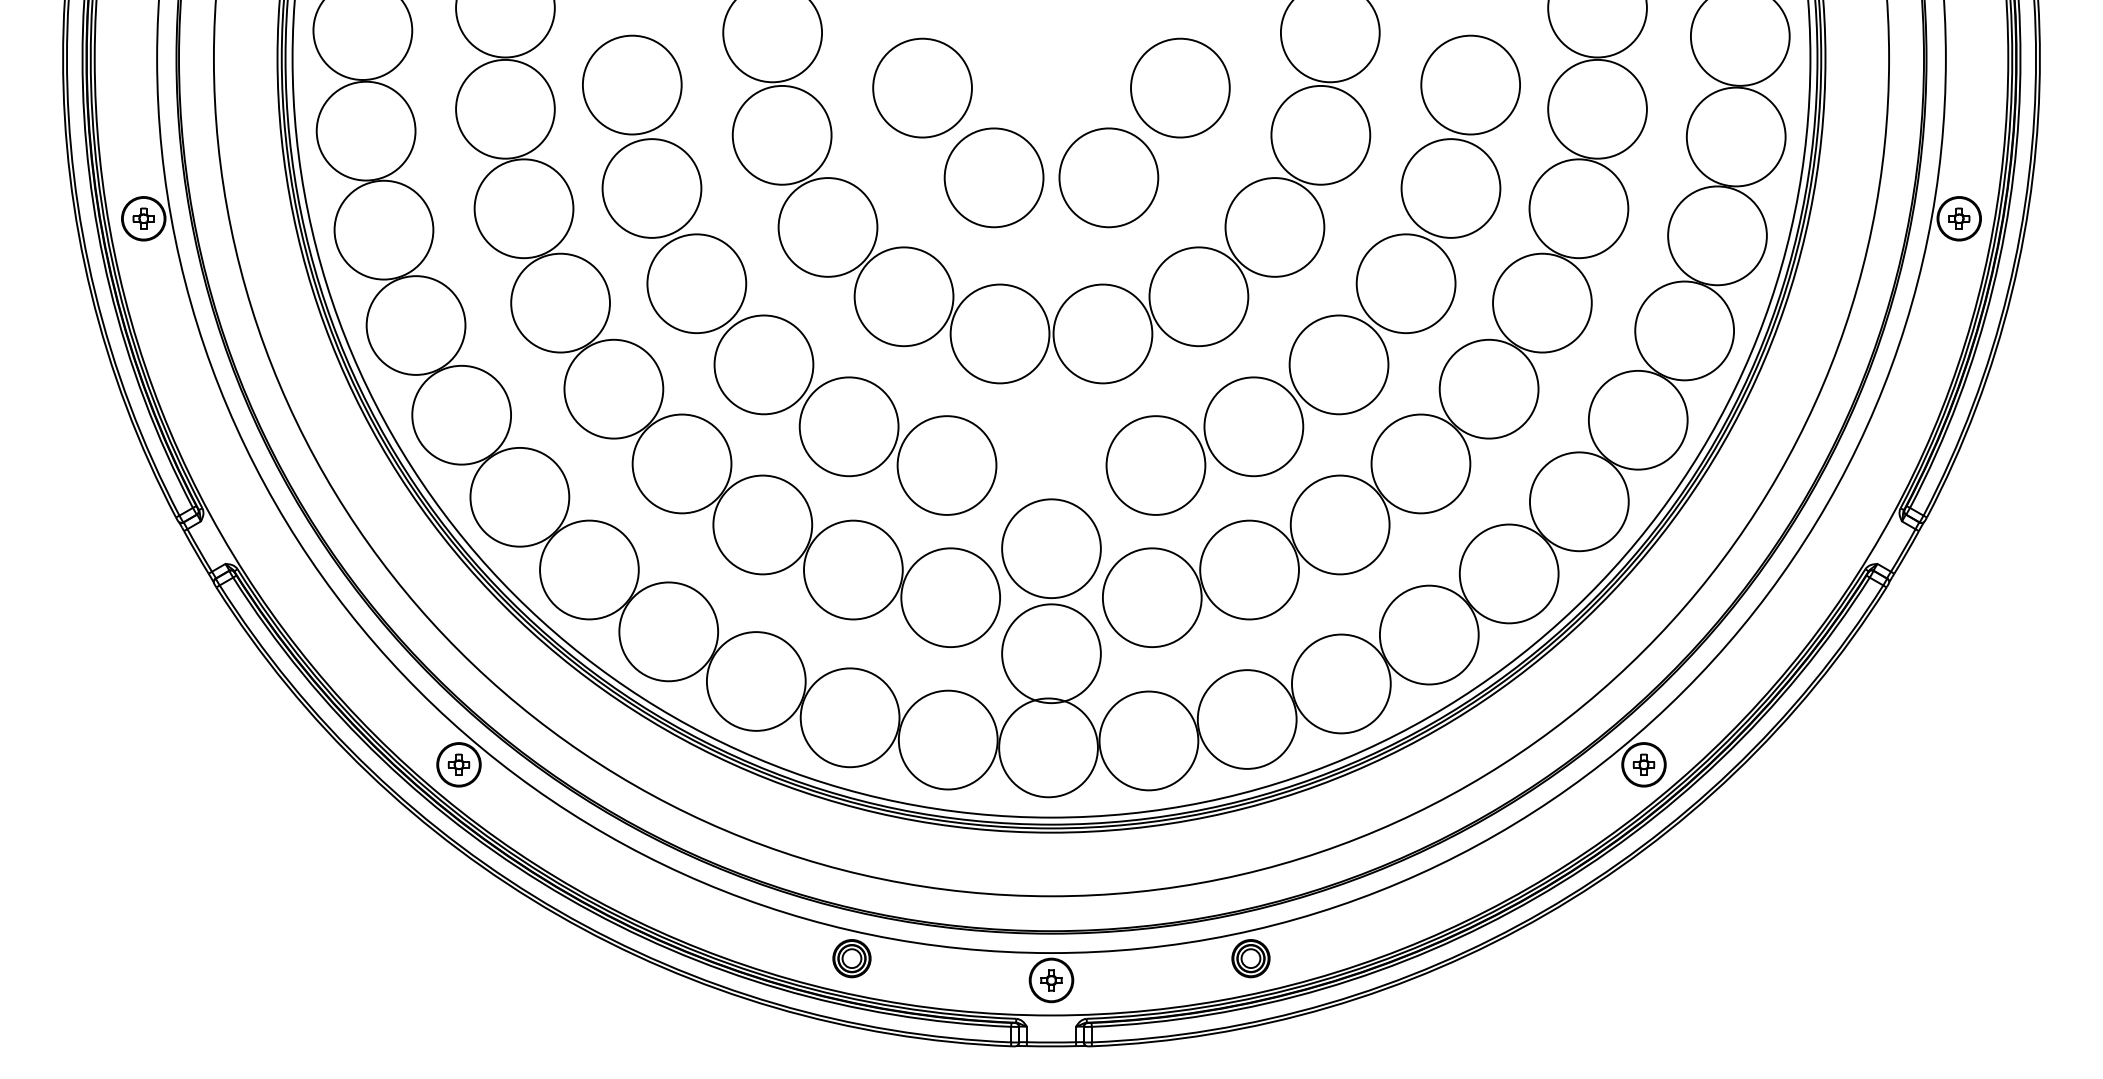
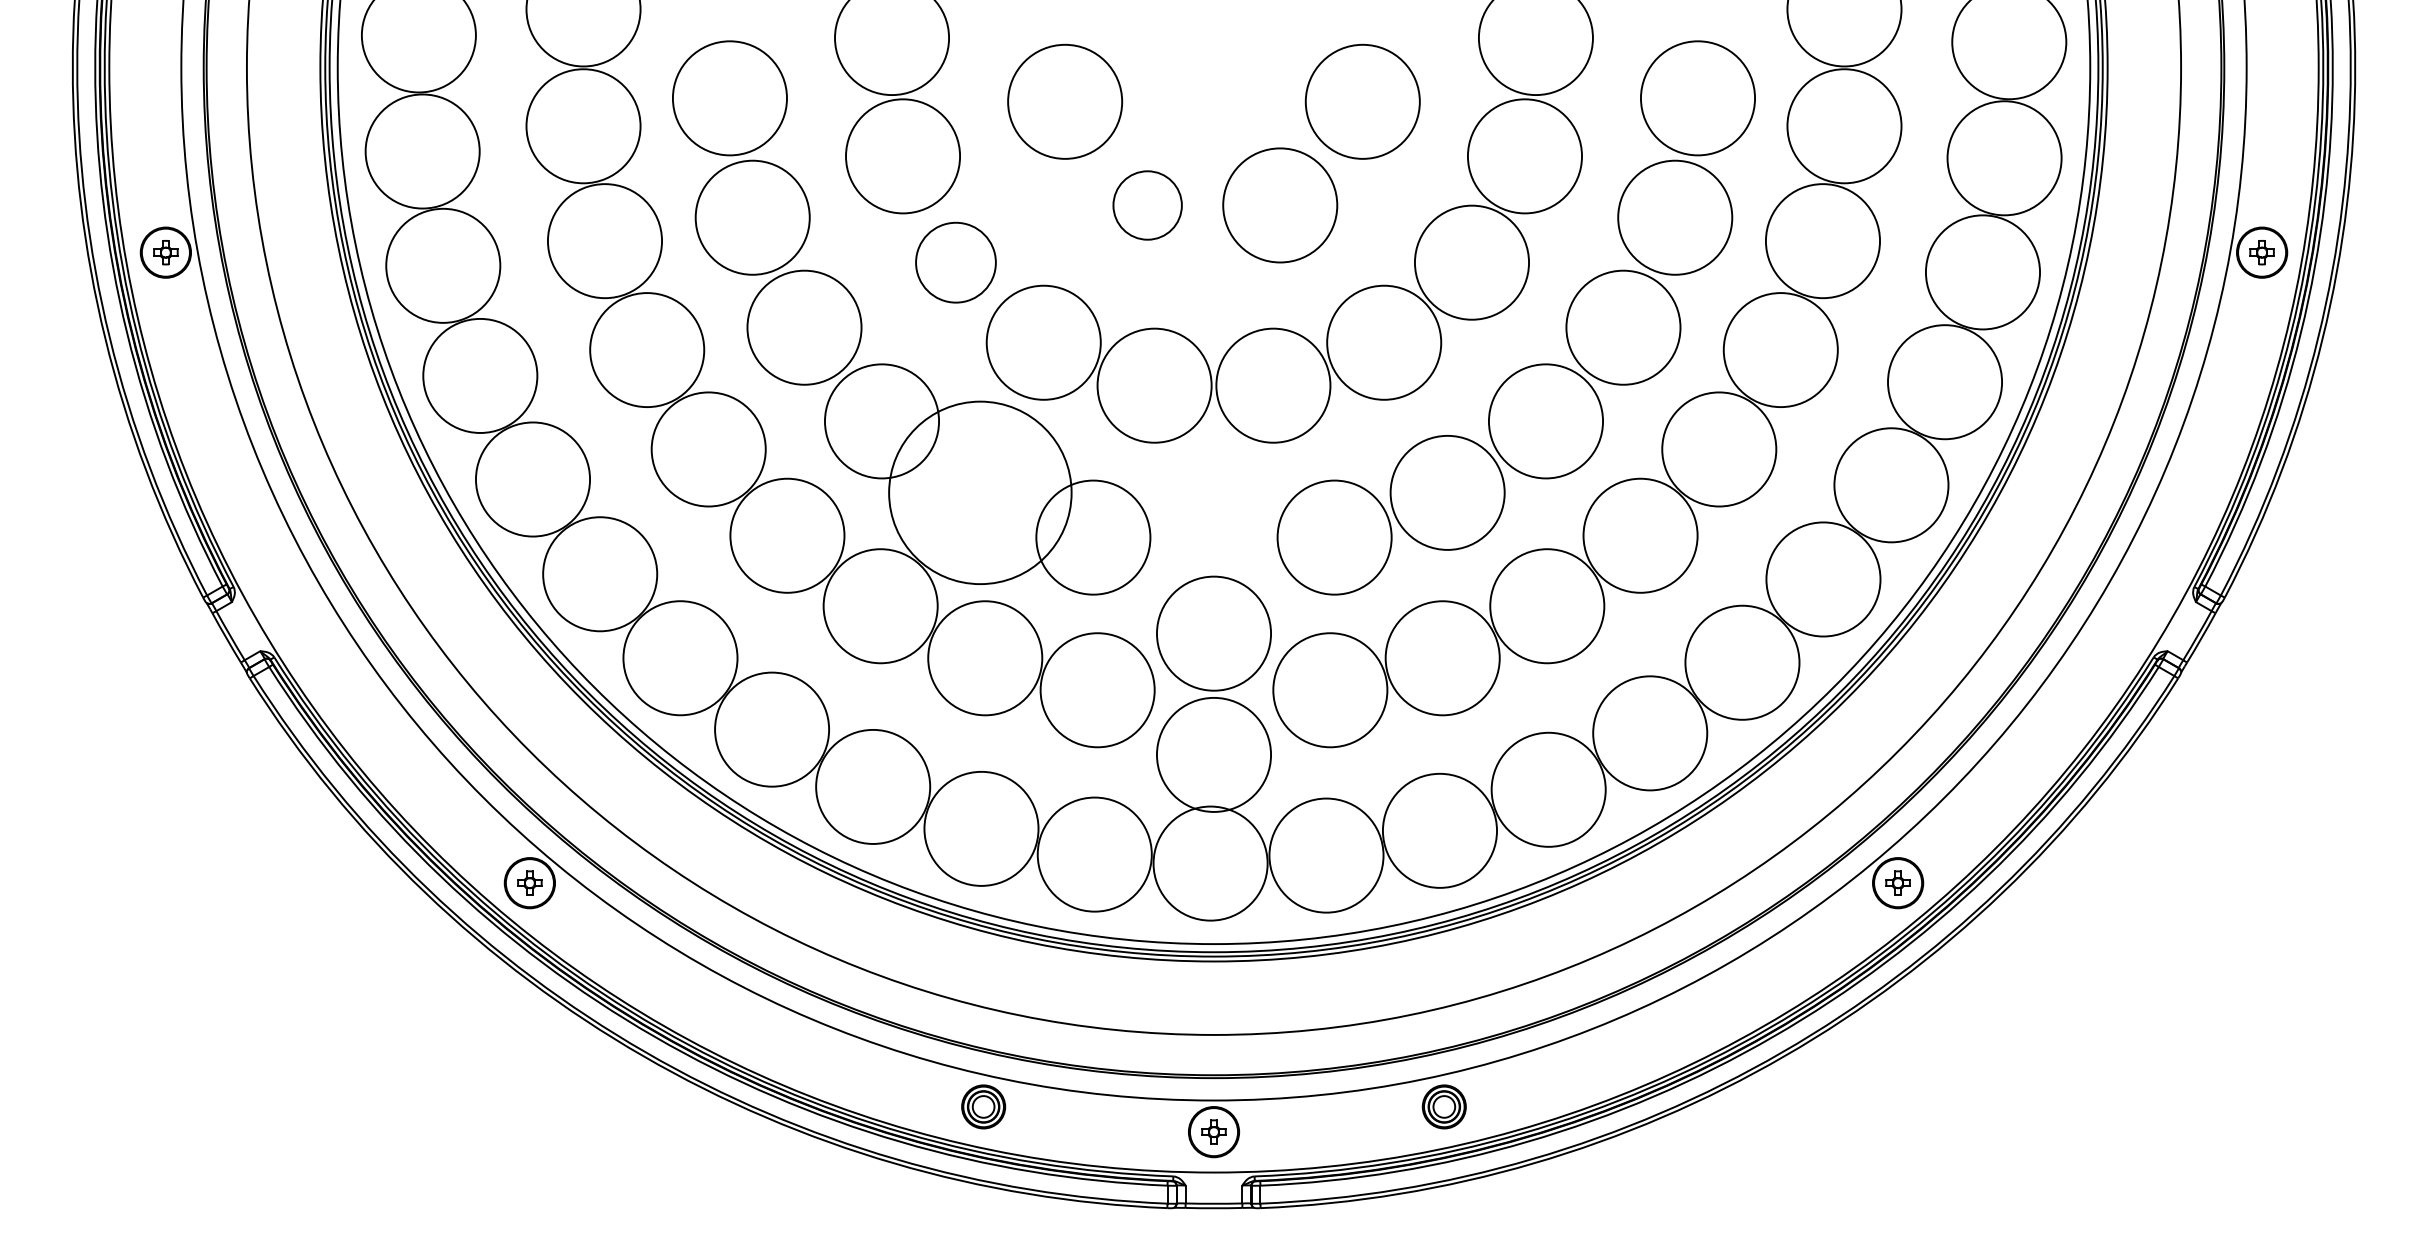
circle: (993, 177) -> (1147, 205), size x0.6
circle: (827, 227) -> (955, 262), size x0.7
circle: (848, 426) -> (979, 492), size x1.6

